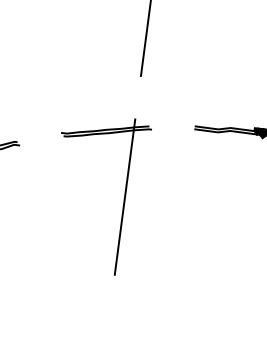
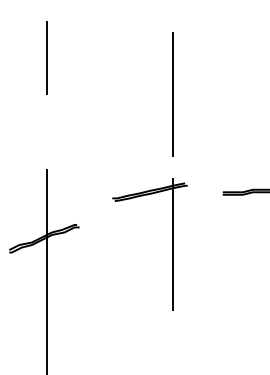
part: (125, 196) -> (172, 244), moved

